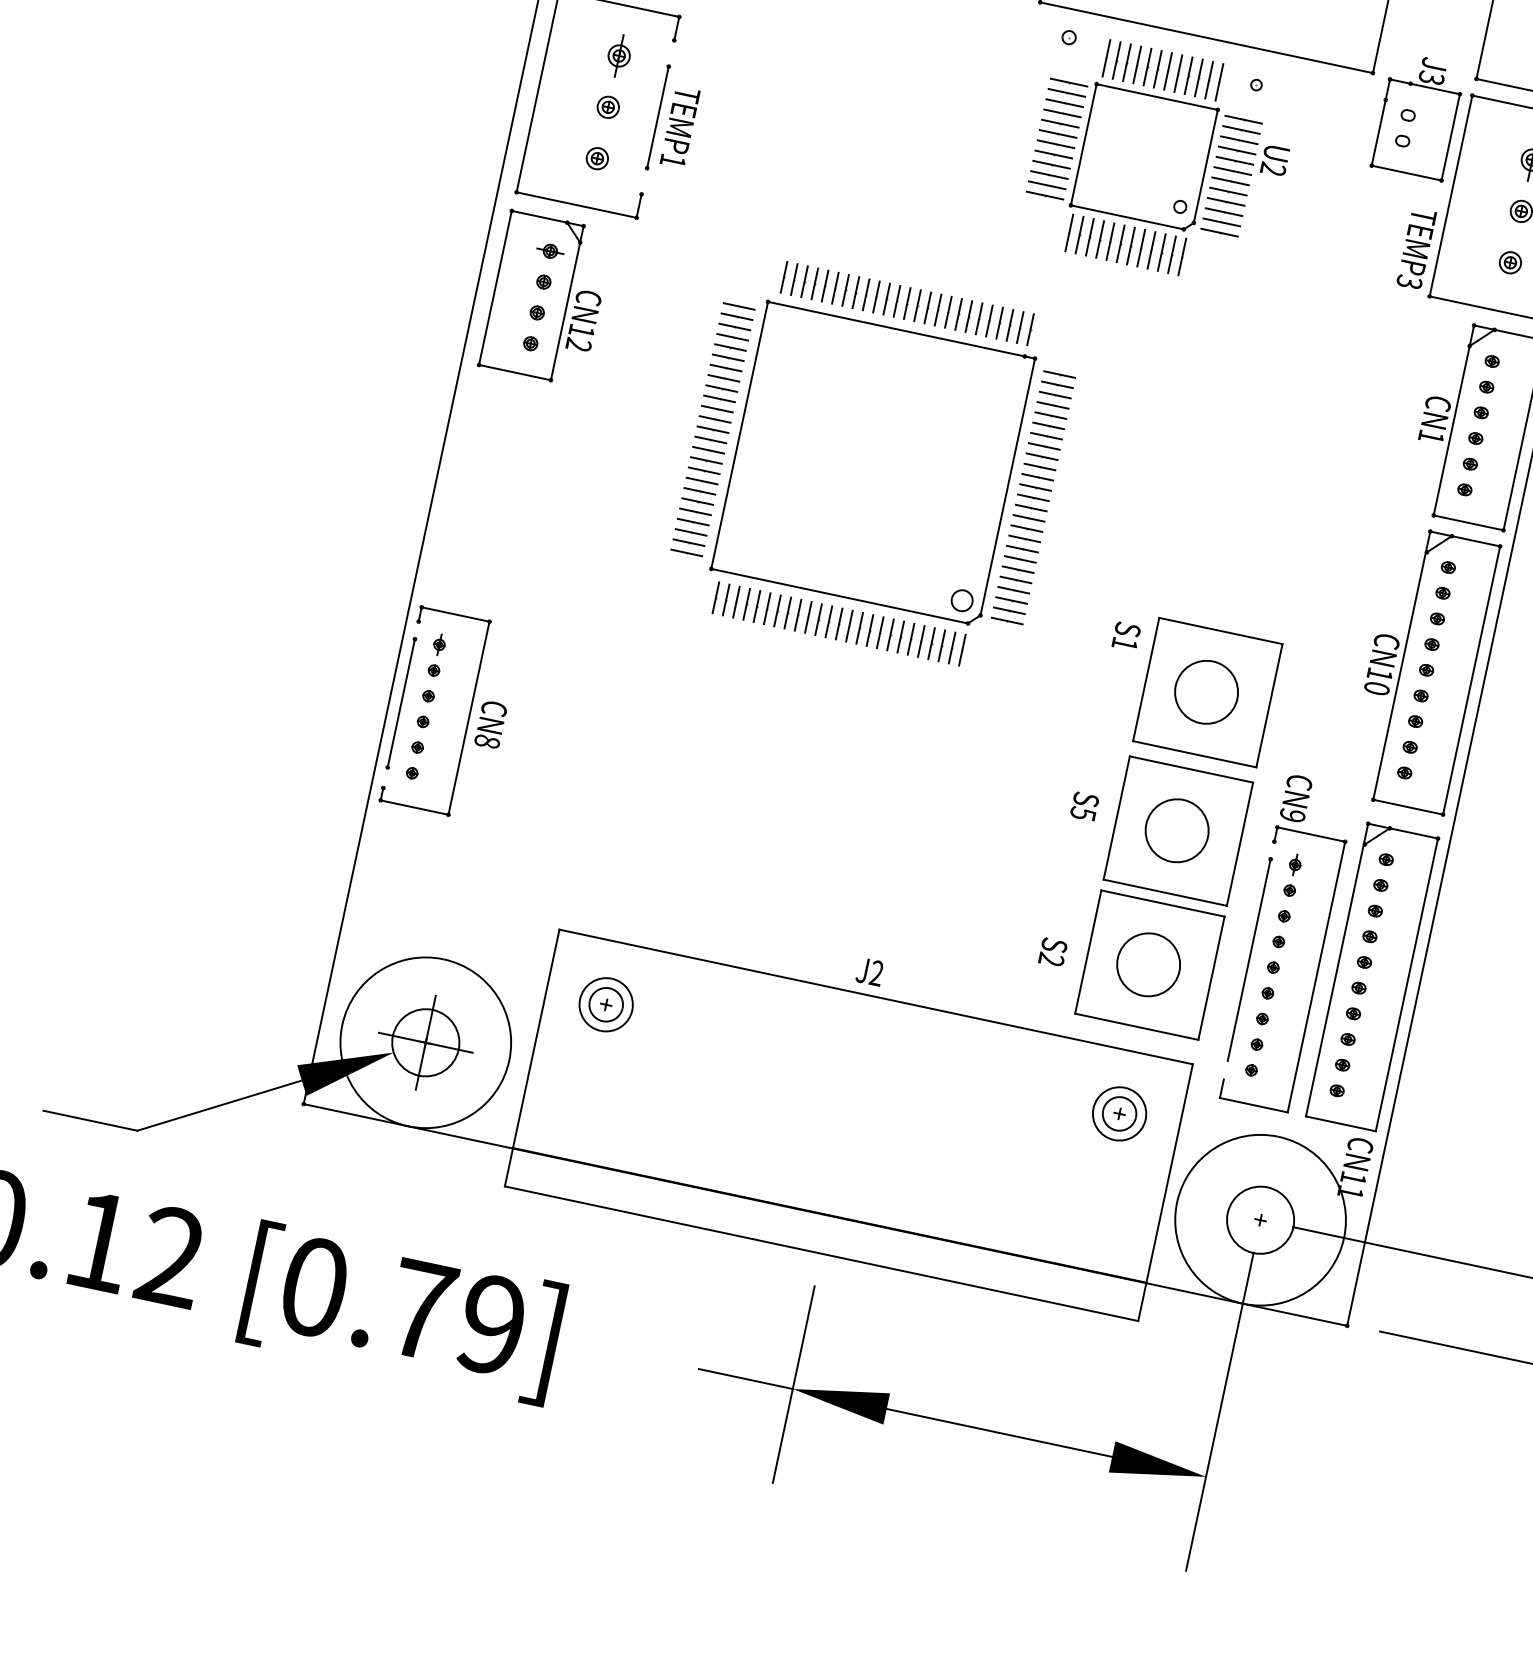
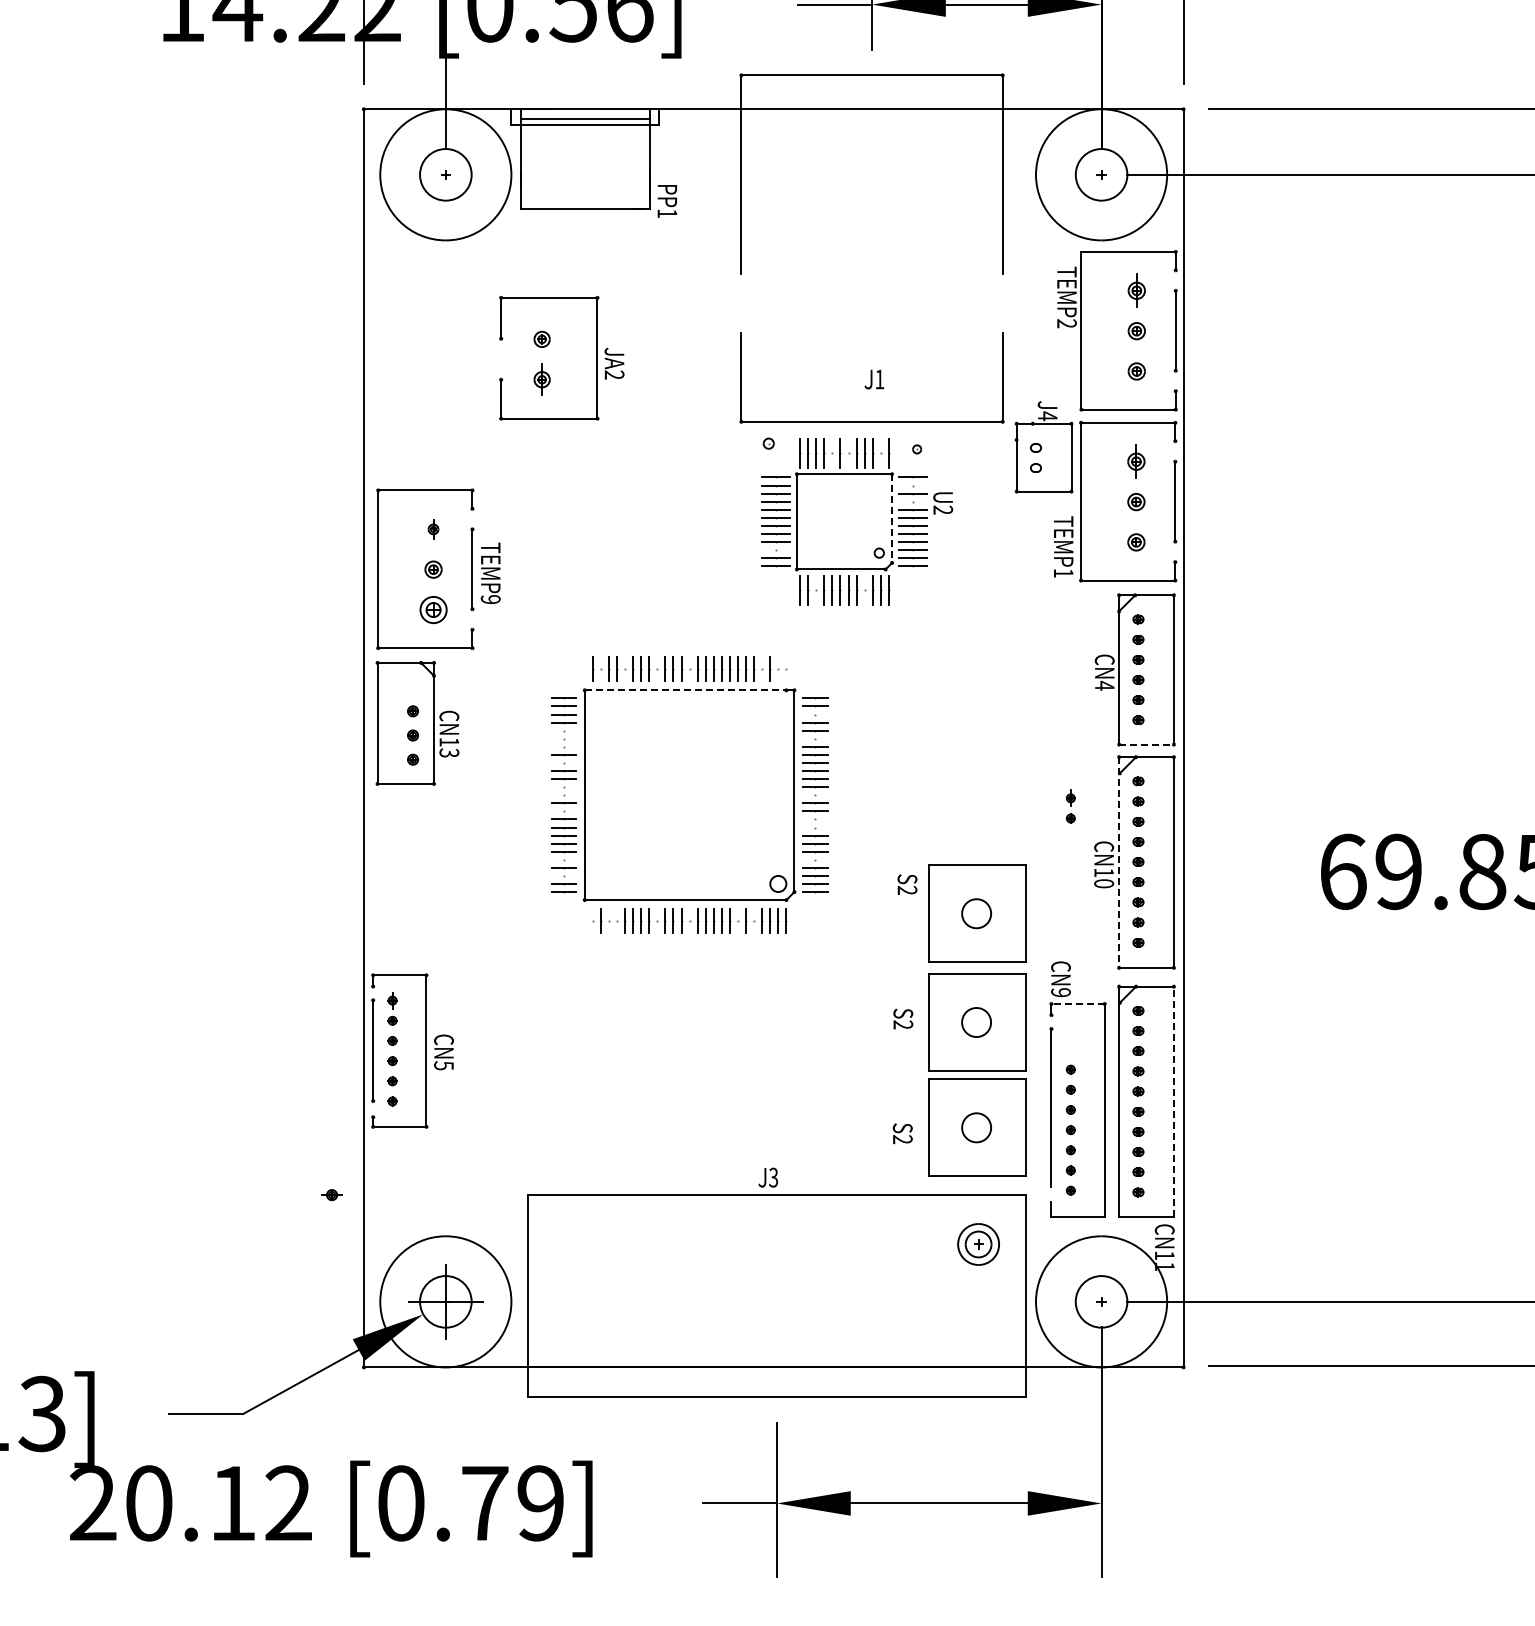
part: (619, 56) -> (433, 529), size x0.6
line: (1147, 66) -> (832, 452), removed
line: (1168, 70) -> (848, 452), removed
text: (1431, 78) -> (1047, 416), J3 -> J4
line: (1208, 79) -> (880, 452), removed
line: (1240, 129) -> (912, 485), removed
line: (1236, 150) -> (912, 501), removed
part: (597, 158) -> (433, 609), size x1.6
text: (672, 160) -> (490, 599), TEMP1 -> TEMP9
line: (1206, 167) -> (892, 519), solid -> dashed
line: (1048, 175) -> (775, 550), removed
line: (1090, 237) -> (816, 590), removed
line: (1151, 250) -> (864, 590), removed
part: (549, 251) -> (331, 1195), moved
line: (793, 279) -> (600, 669), removed
text: (1409, 281) -> (1063, 572), TEMP3 -> TEMP1
line: (825, 286) -> (625, 669), removed
line: (866, 295) -> (657, 669), removed
line: (907, 303) -> (689, 669), removed
line: (1000, 323) -> (762, 669), removed
line: (1020, 327) -> (778, 669), removed
line: (896, 329) -> (685, 690), solid -> dashed
line: (1030, 329) -> (786, 669), removed
text: (577, 344) -> (448, 752), CN12 -> CN13
line: (730, 347) -> (563, 730), removed
line: (728, 357) -> (563, 738), removed
line: (725, 367) -> (563, 746), removed
line: (721, 387) -> (563, 762), removed
line: (1055, 395) -> (815, 714), removed
line: (714, 419) -> (563, 787), removed
line: (1048, 425) -> (815, 738), removed
line: (712, 429) -> (563, 795), removed
text: (1431, 436) -> (1104, 685), CN1 -> CN4
line: (708, 450) -> (563, 811), removed
line: (1033, 498) -> (815, 795), removed
line: (695, 511) -> (563, 859), removed
line: (1469, 523) -> (1147, 744), solid -> dashed
line: (1026, 528) -> (815, 819), removed
line: (690, 531) -> (563, 875), removed
line: (1024, 538) -> (815, 827), removed
line: (1016, 579) -> (815, 859), removed
line: (715, 598) -> (592, 921), removed
line: (735, 602) -> (608, 921), removed
line: (745, 604) -> (616, 921), removed
line: (798, 615) -> (657, 921), removed
line: (838, 624) -> (689, 921), removed
line: (900, 637) -> (737, 921), removed
line: (921, 642) -> (754, 921), removed
text: (1124, 644) -> (907, 890), S1 -> S2
line: (1402, 667) -> (1119, 863), solid -> dashed
circle: (1206, 691) -> (976, 913), size x0.6
text: (486, 741) -> (443, 1065), CN8 -> CN5
text: (1083, 813) -> (903, 1024), S5 -> S2
circle: (1176, 830) -> (976, 1022), size x0.6
line: (1311, 834) -> (1078, 1003), solid -> dashed
part: (1292, 875) -> (1070, 806), moved
circle: (1148, 964) -> (976, 1127), size x0.6
text: (876, 973) -> (773, 1177), J2 -> J3
line: (1406, 984) -> (1173, 1101), solid -> dashed
part: (606, 1004) -> (575, 1244), removed

